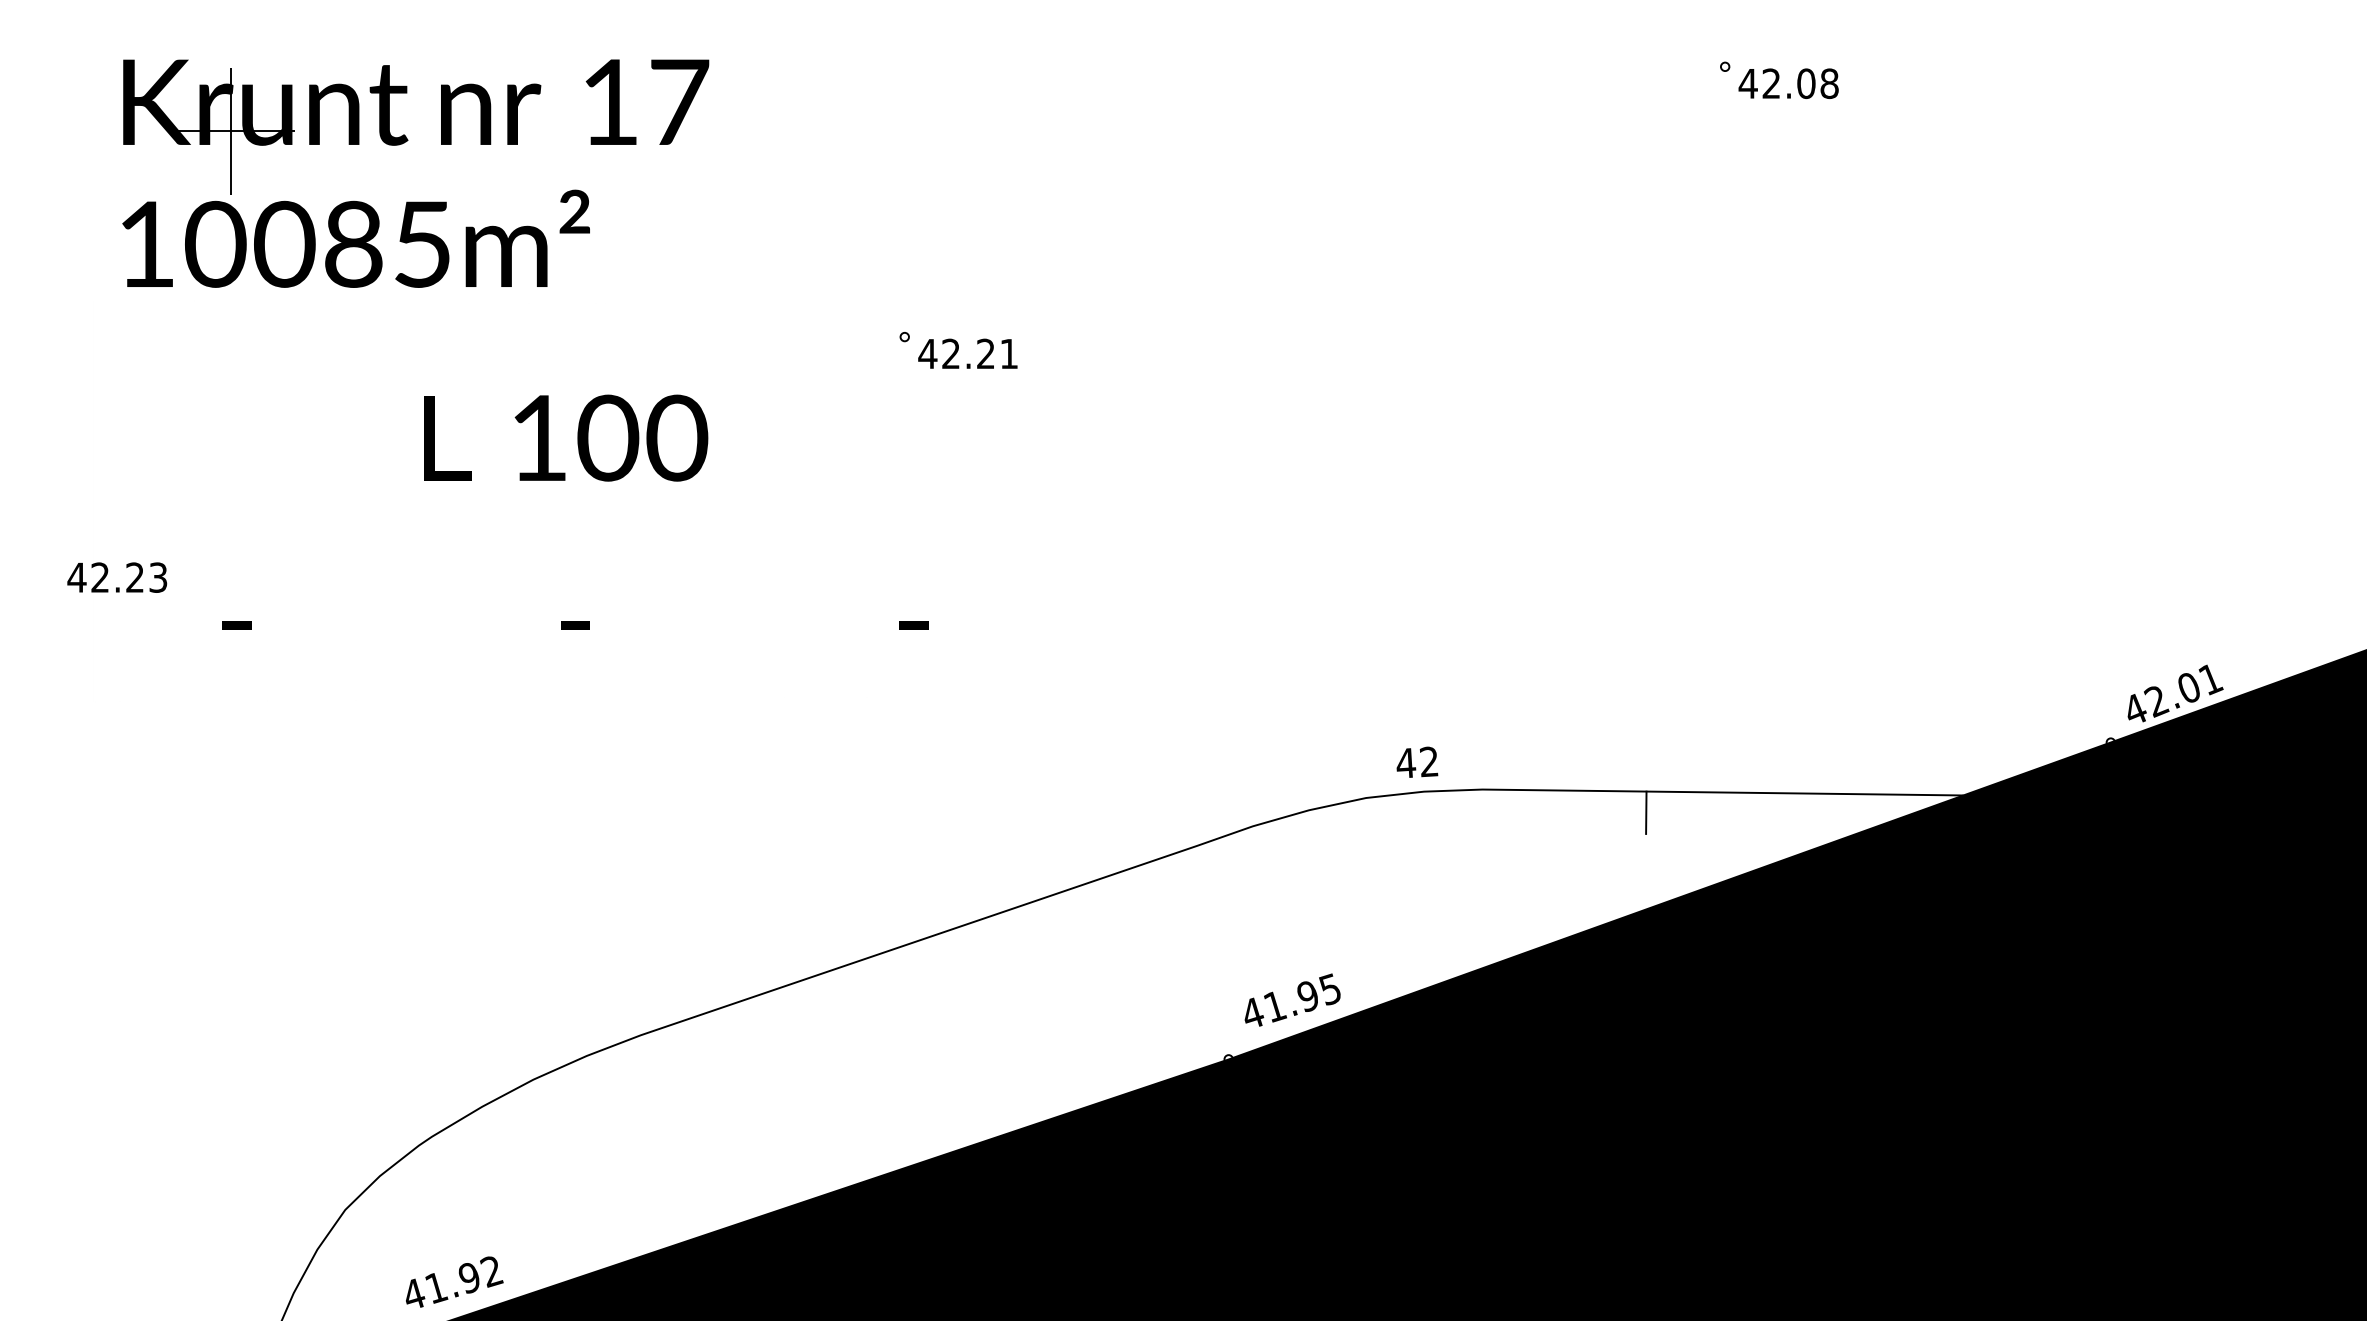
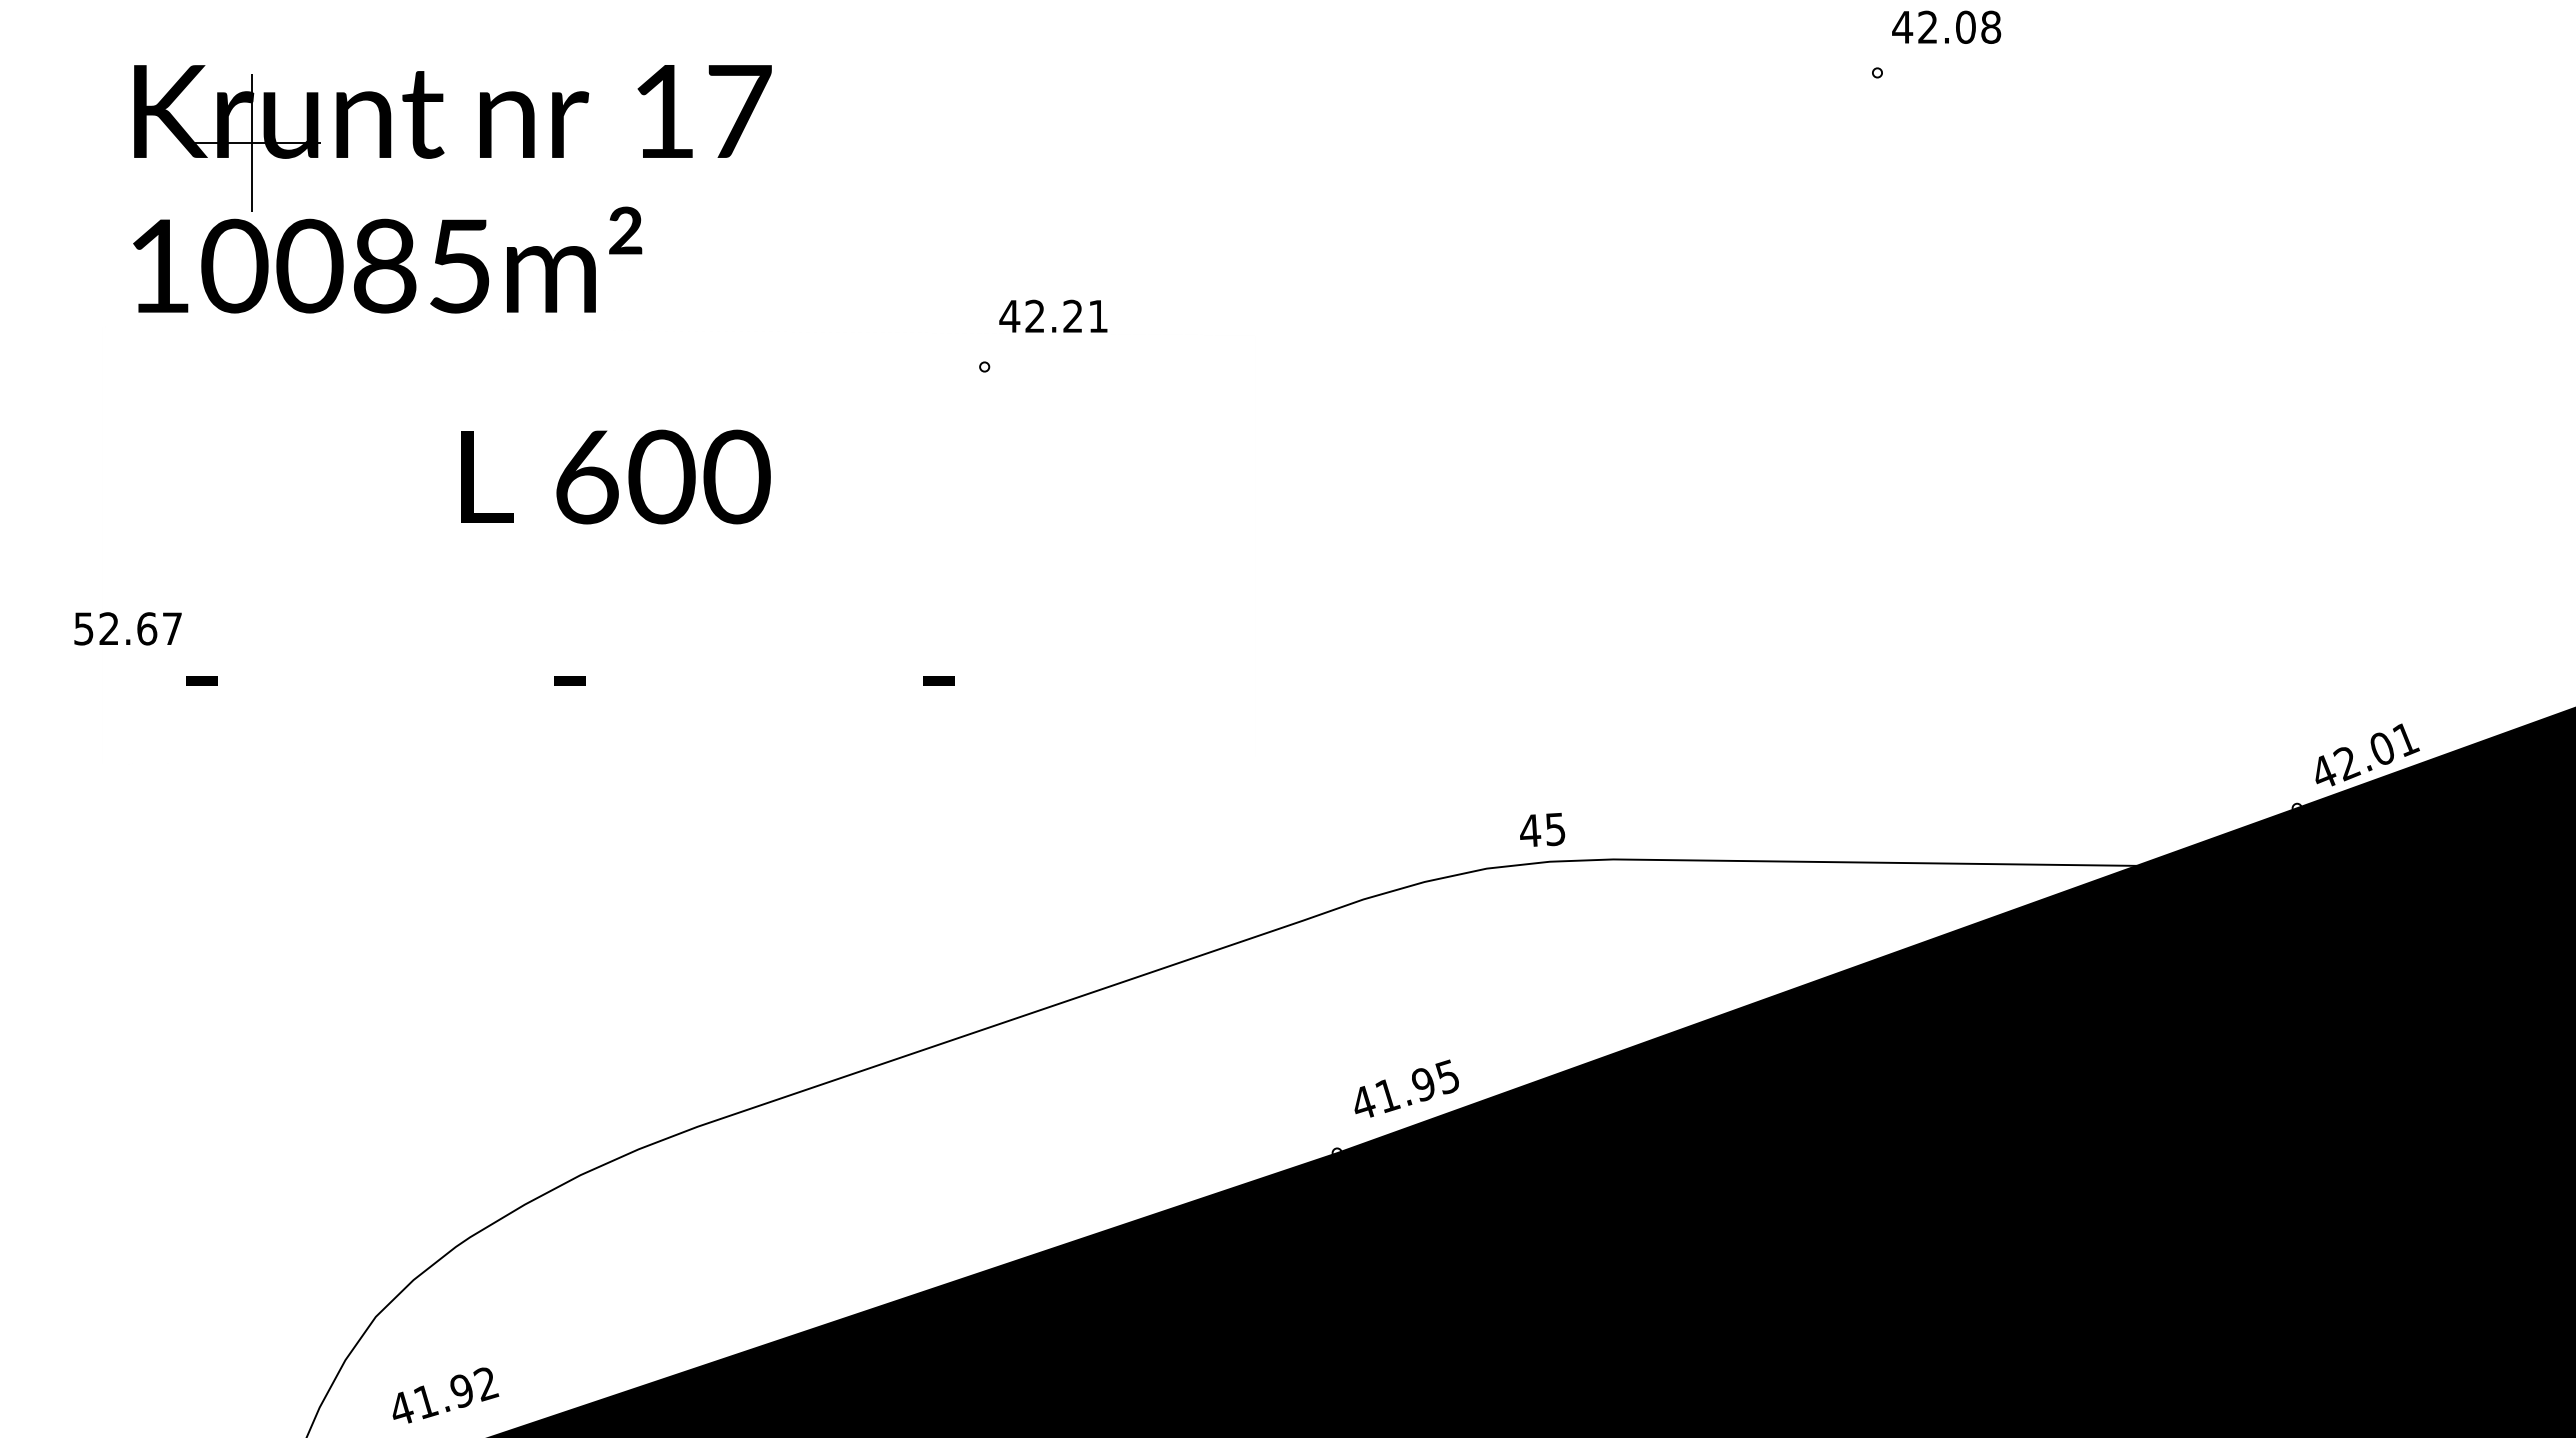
text: (1788, 82) -> (1946, 26), moved
text: (968, 353) -> (1053, 315), moved
text: (539, 438) -> (587, 477), 100 -> 600
text: (117, 577) -> (127, 628), 42.23 -> 52.67
text: (575, 625) -> (570, 680), moved
text: (1429, 762) -> (1555, 829), 42 -> 45
line: (1646, 812) -> (1791, 884), removed
text: (454, 1282) -> (445, 1395), moved

